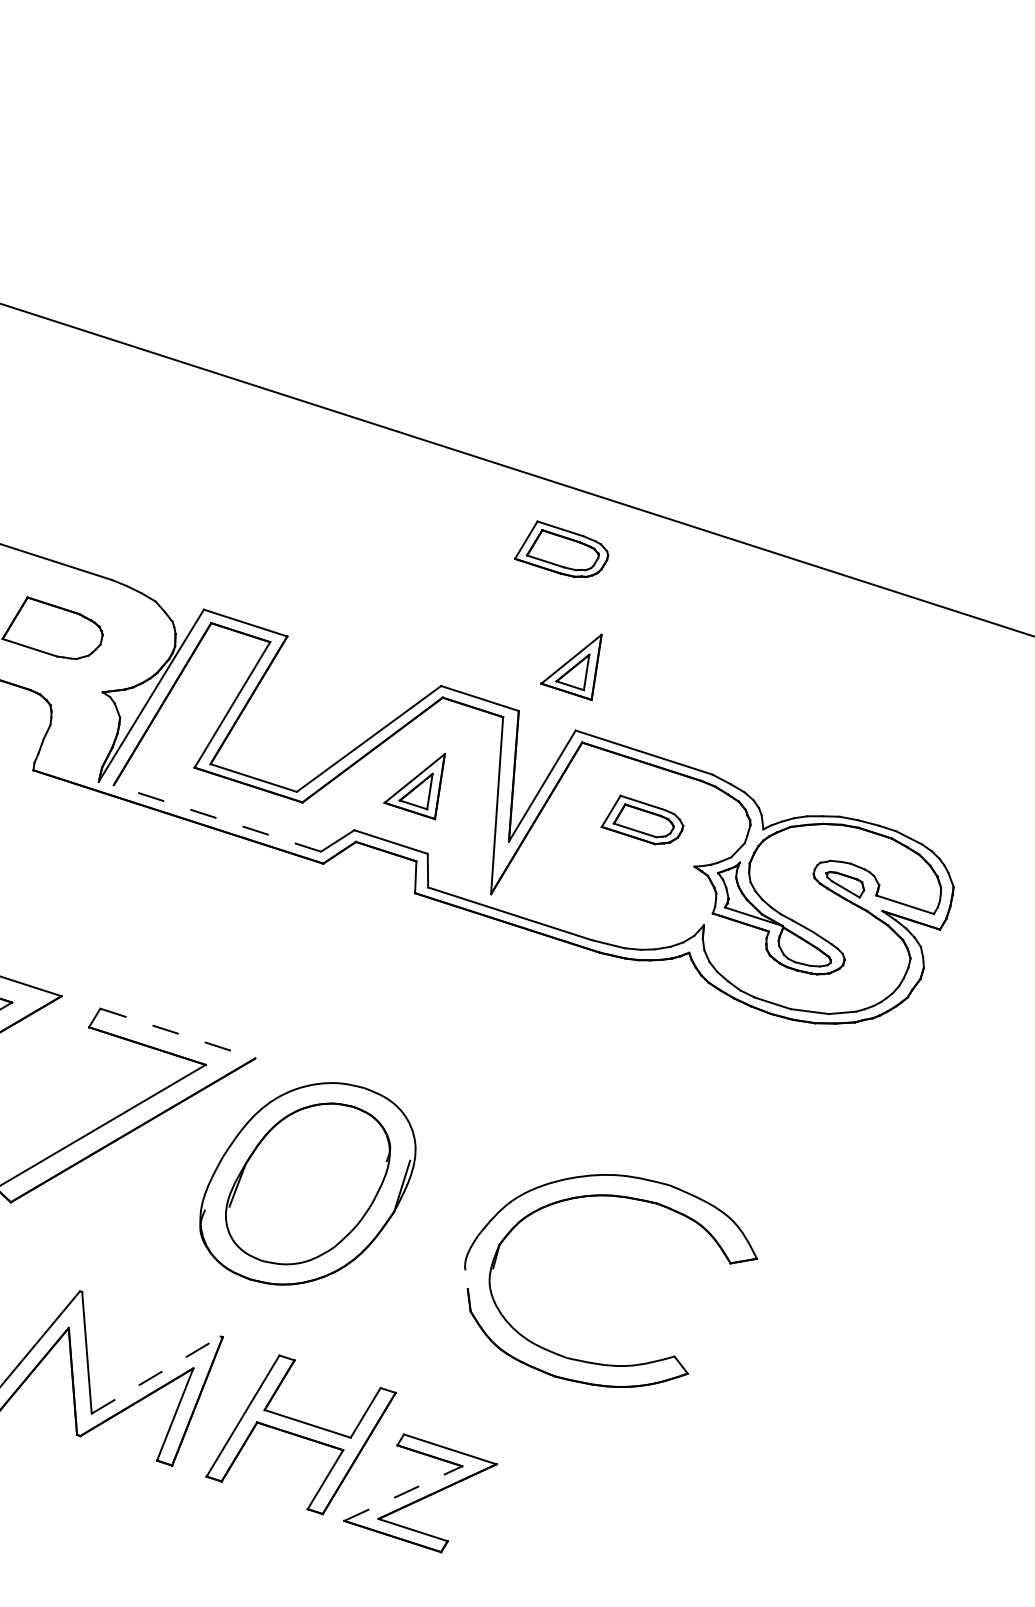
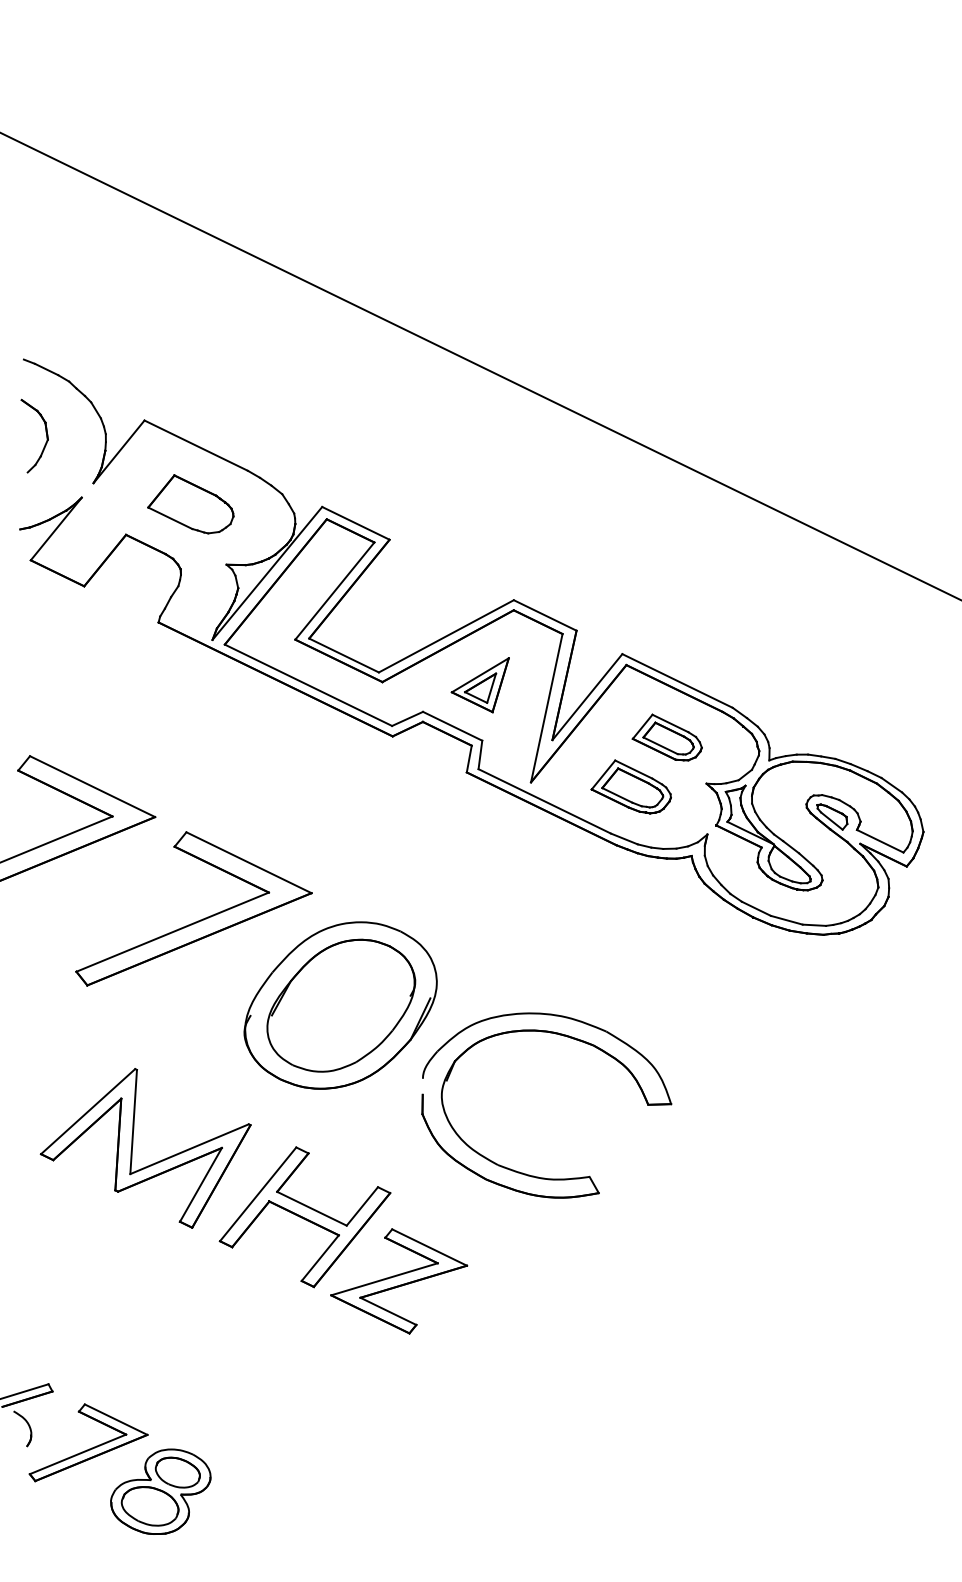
part: (559, 549) -> (630, 786), moved
part: (572, 671) -> (626, 603), removed
line: (217, 818) -> (308, 685), dashed -> solid
line: (177, 1033) -> (248, 862), dashed -> solid
part: (600, 1362) -> (526, 1173), moved
line: (157, 1375) -> (190, 1149), dashed -> solid
line: (403, 1493) -> (384, 1279), dashed -> solid

